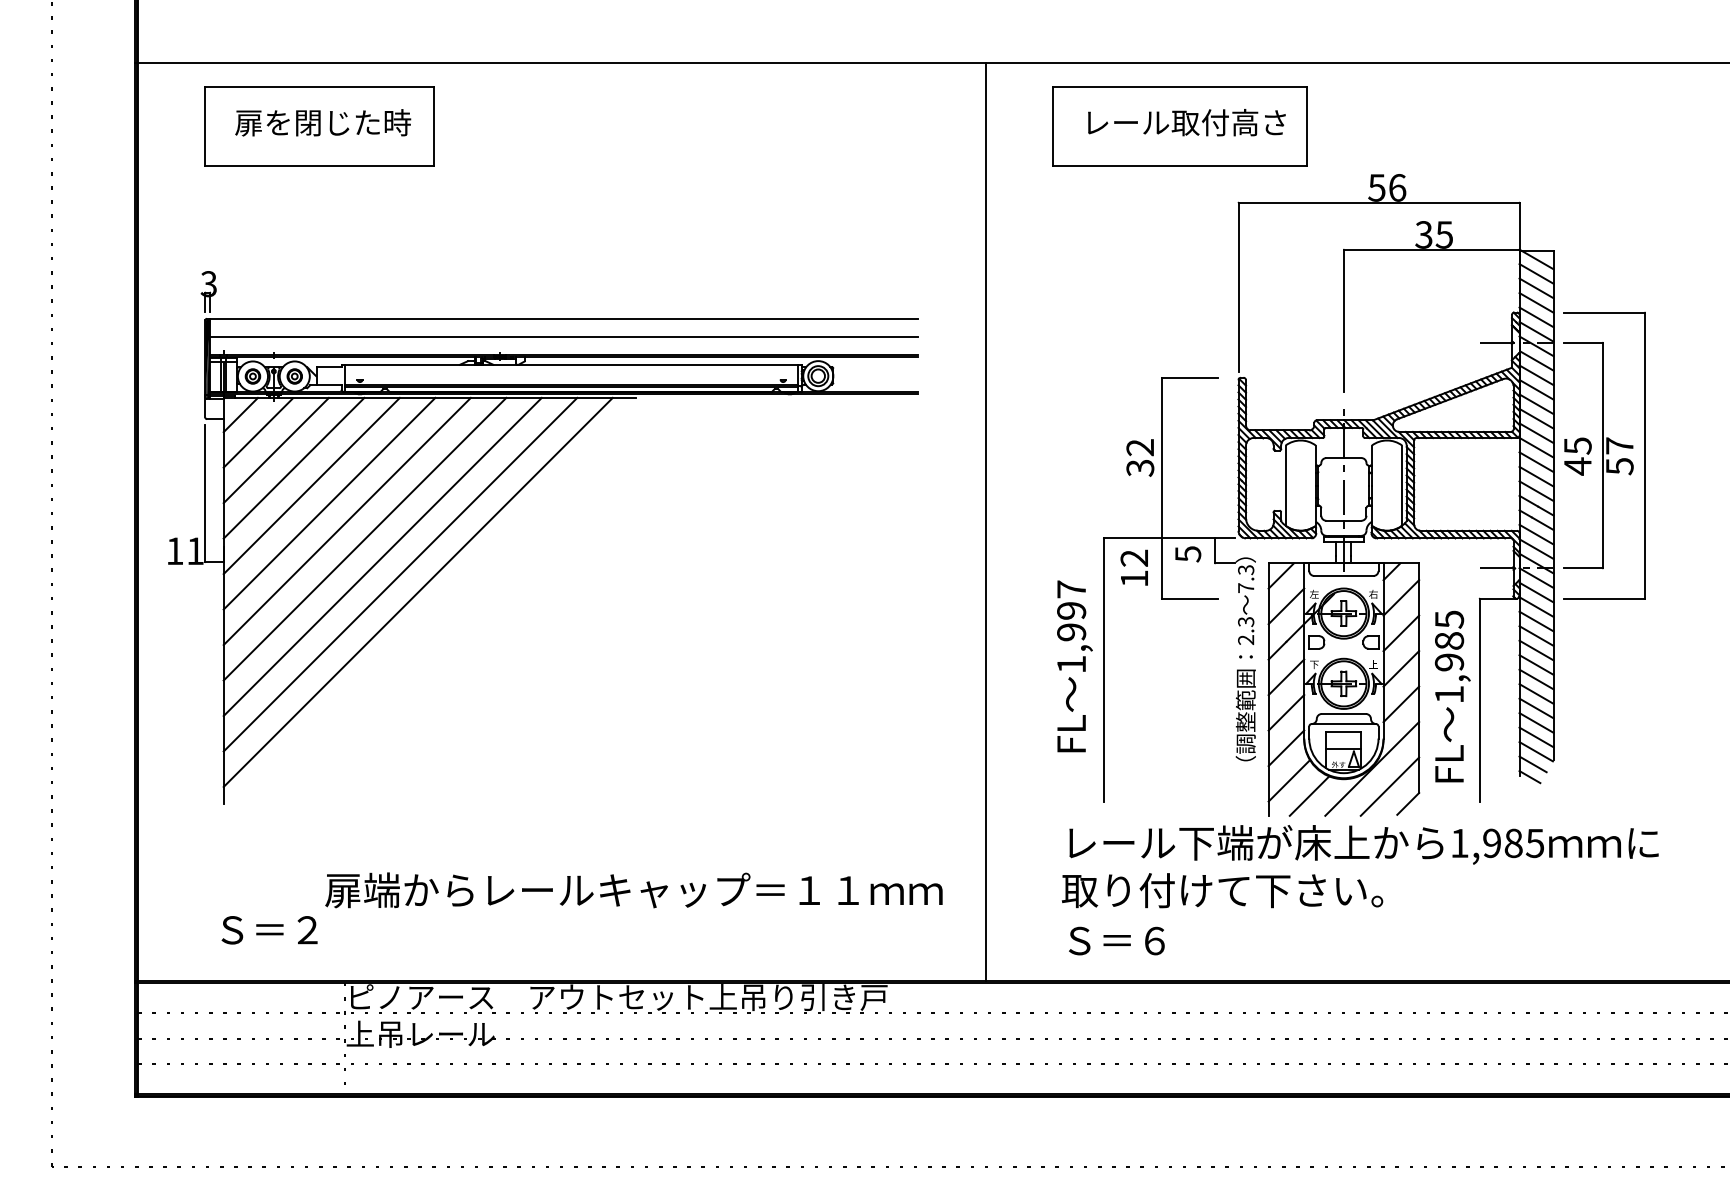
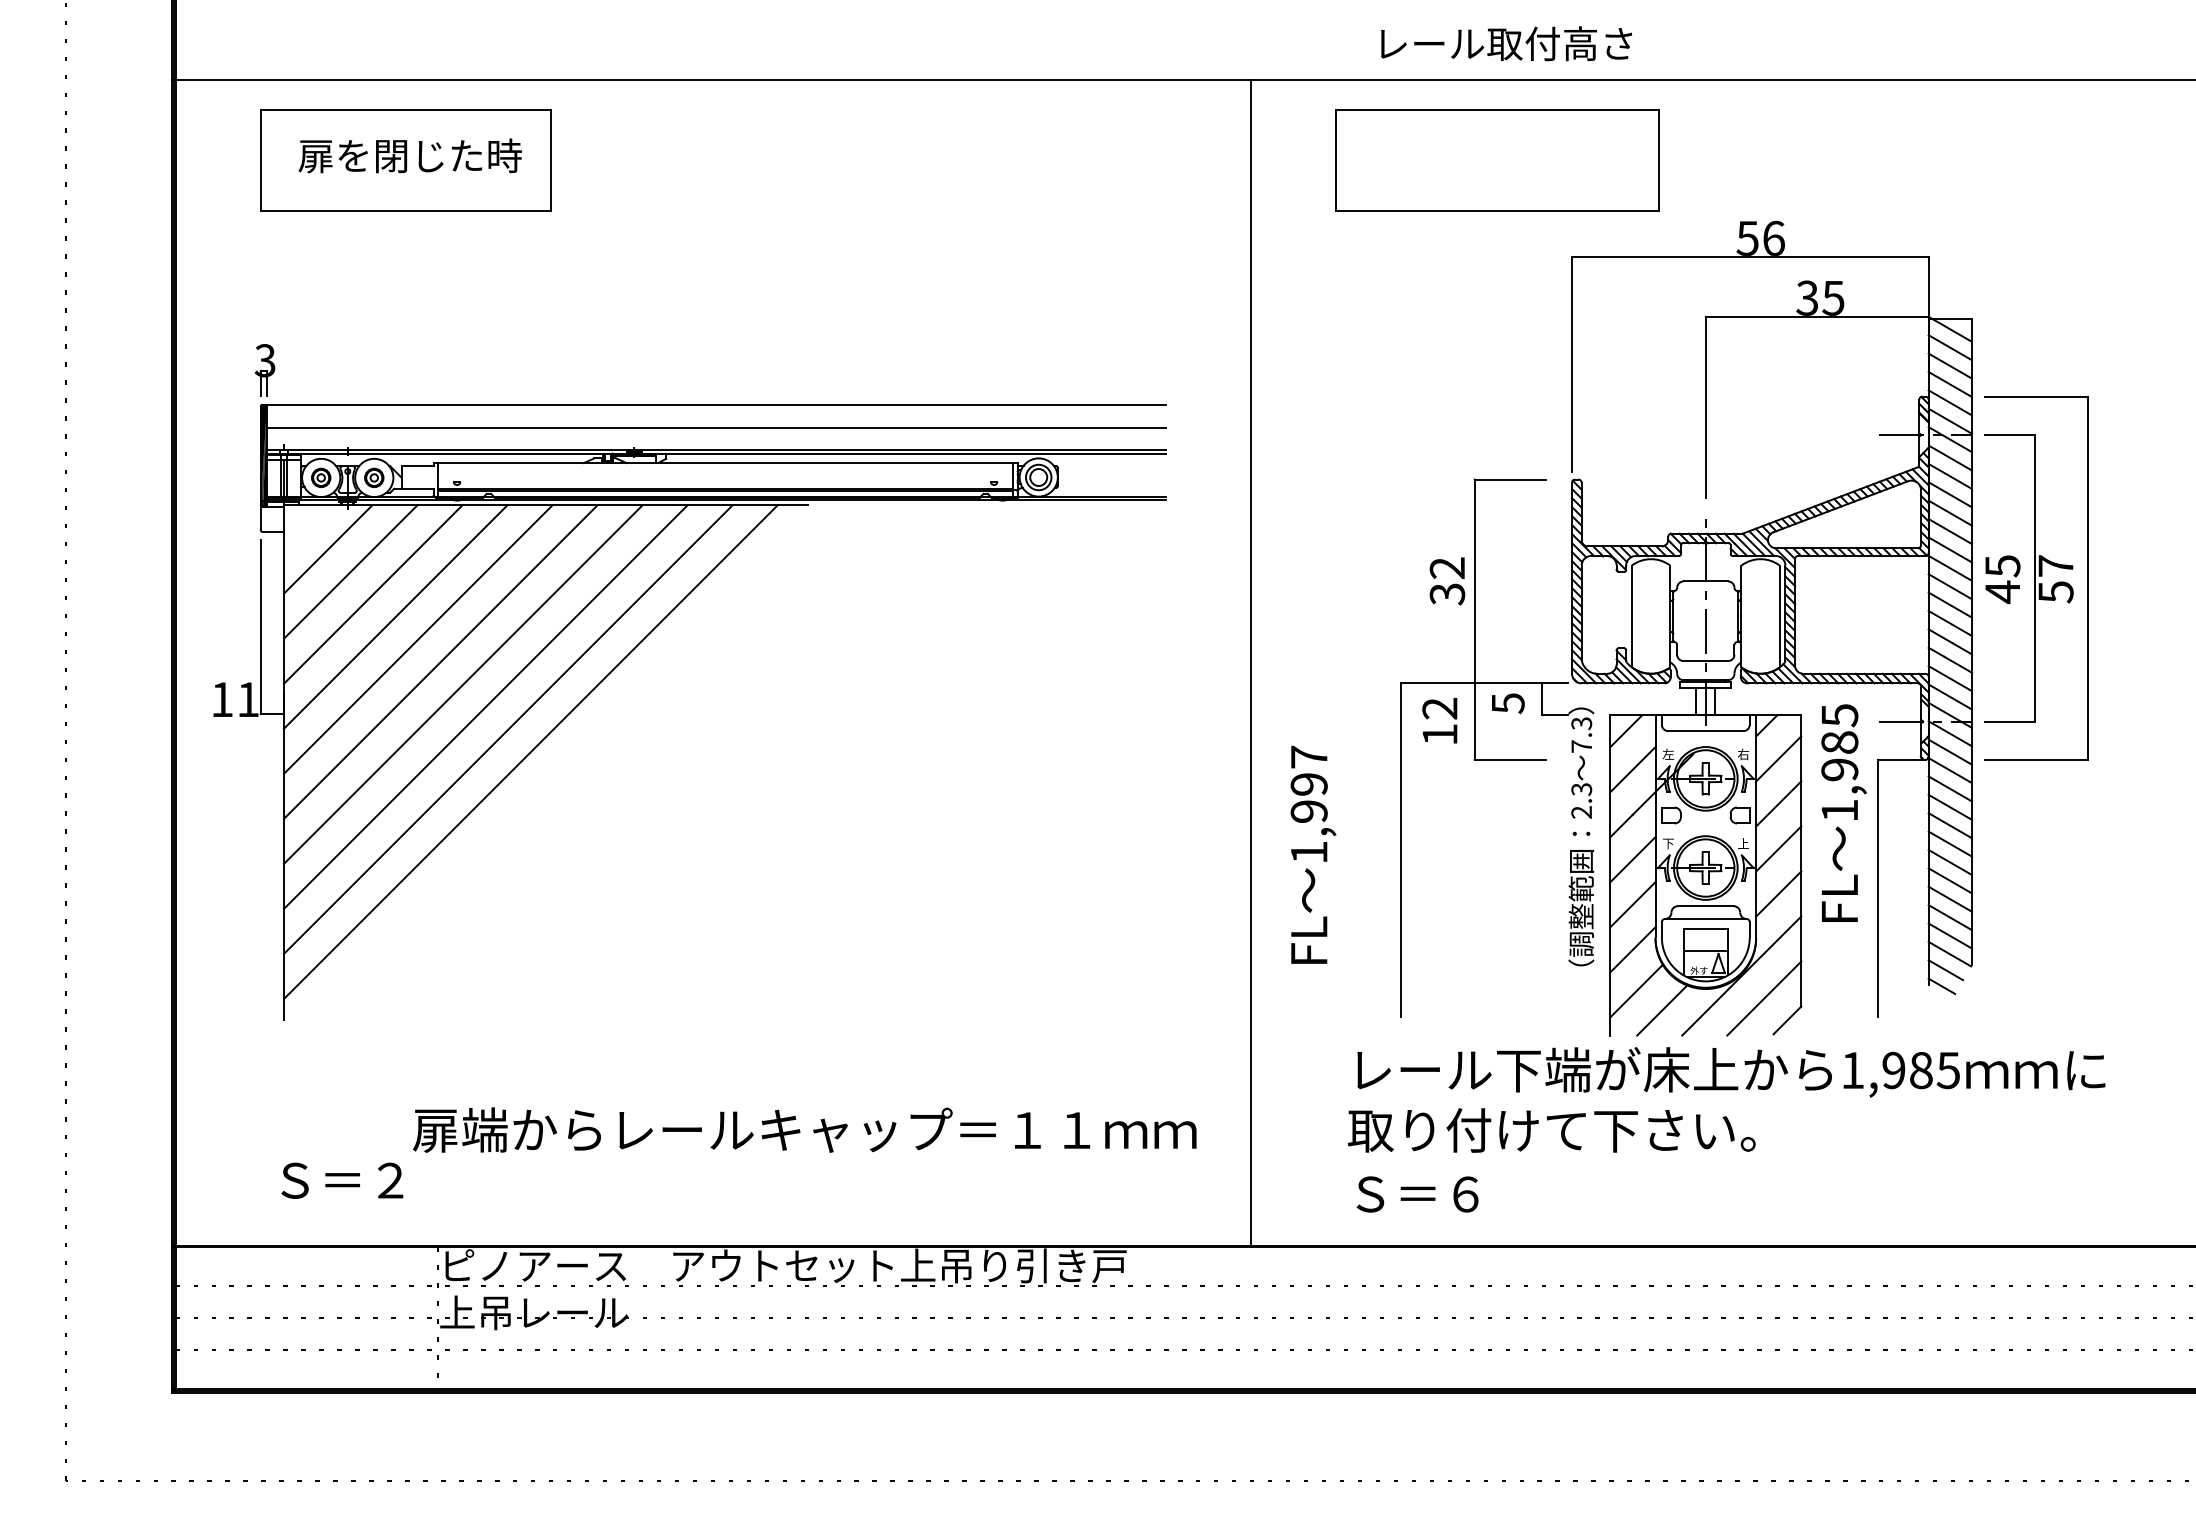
text: (1186, 122) -> (1506, 43), moved
line: (240, 414) -> (305, 526), removed
text: (1074, 666) -> (1313, 854), moved
text: (1452, 696) -> (1843, 812), moved

